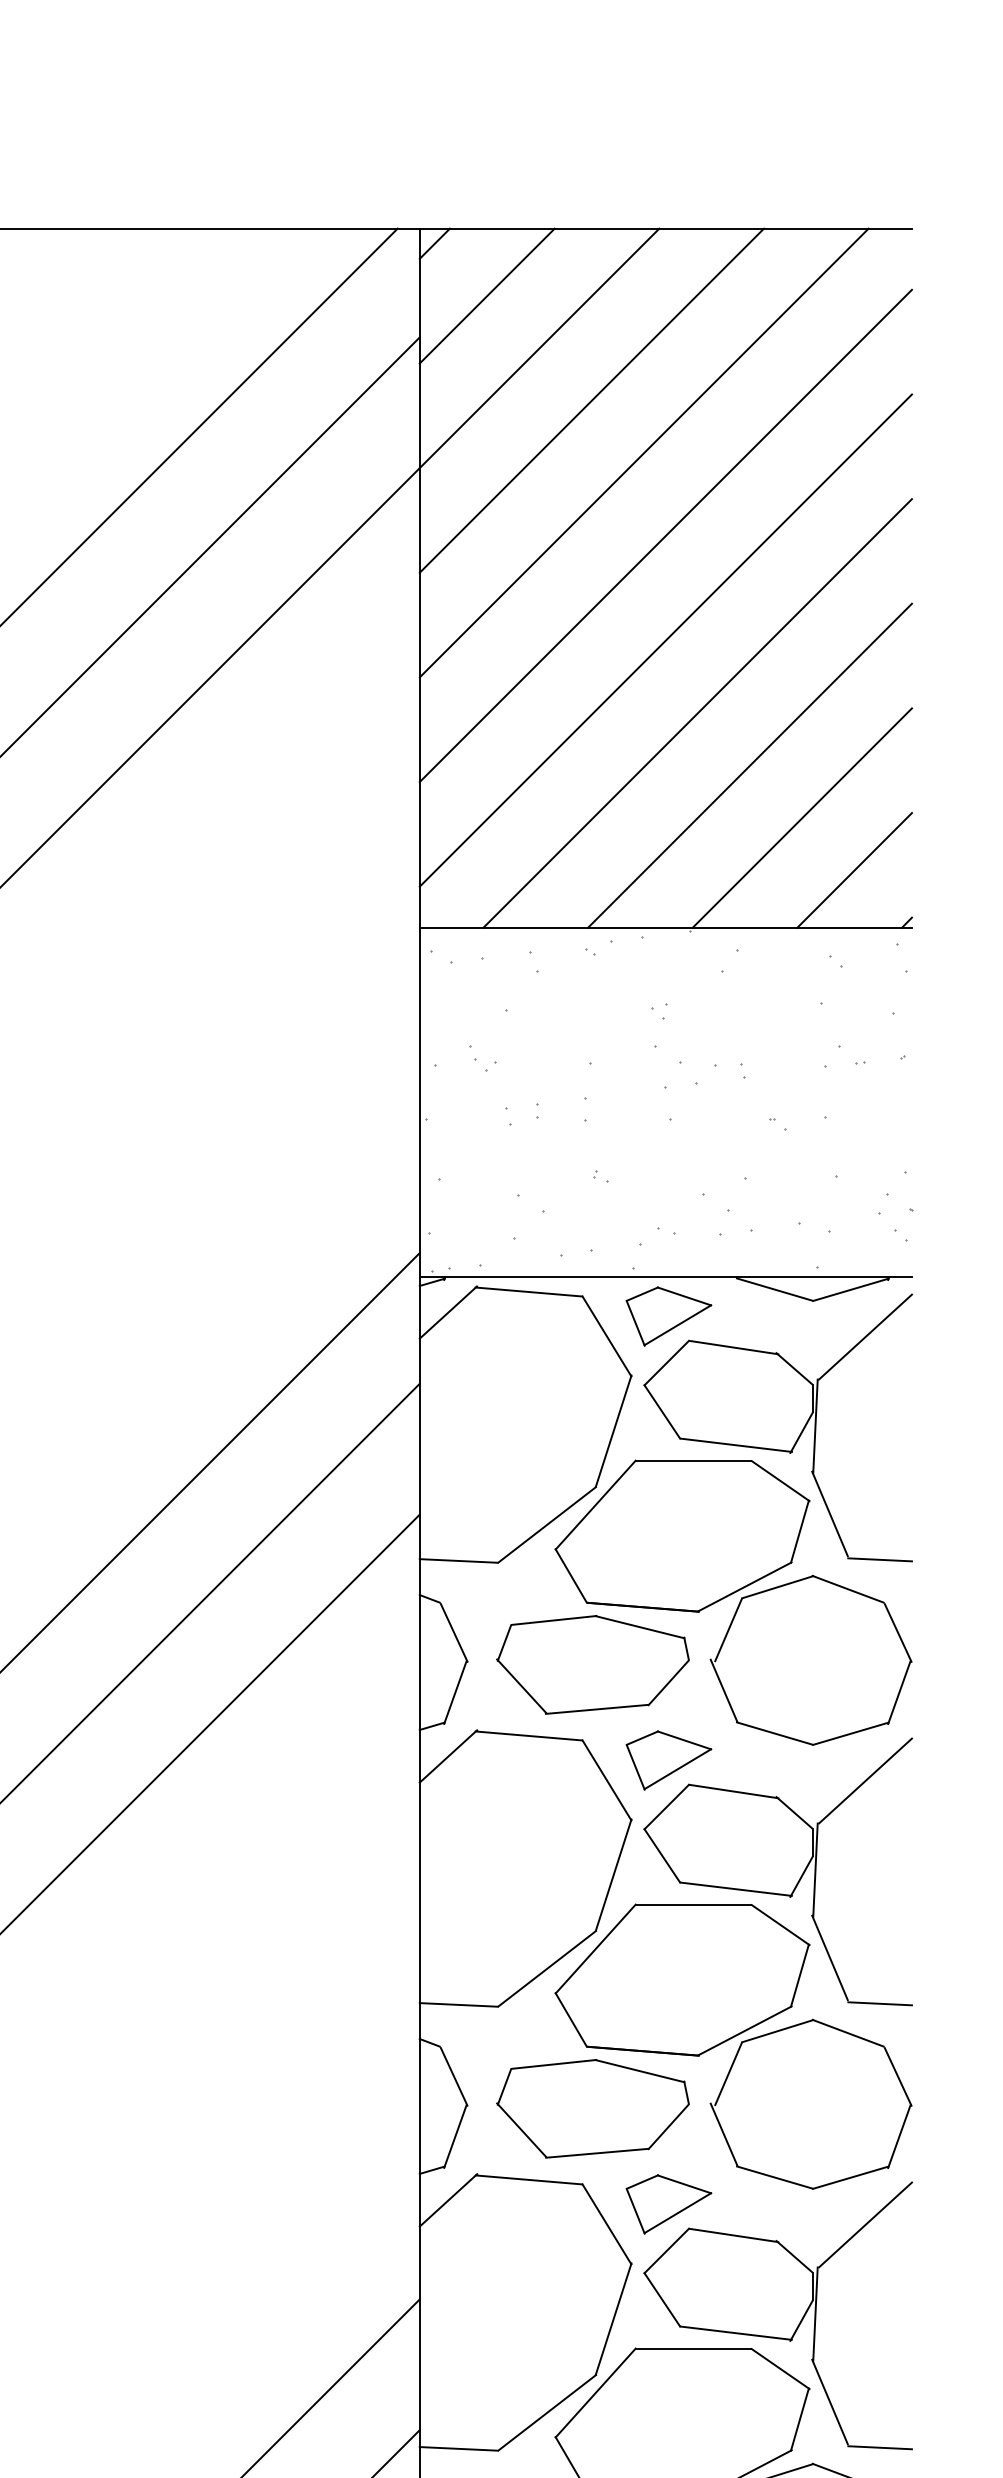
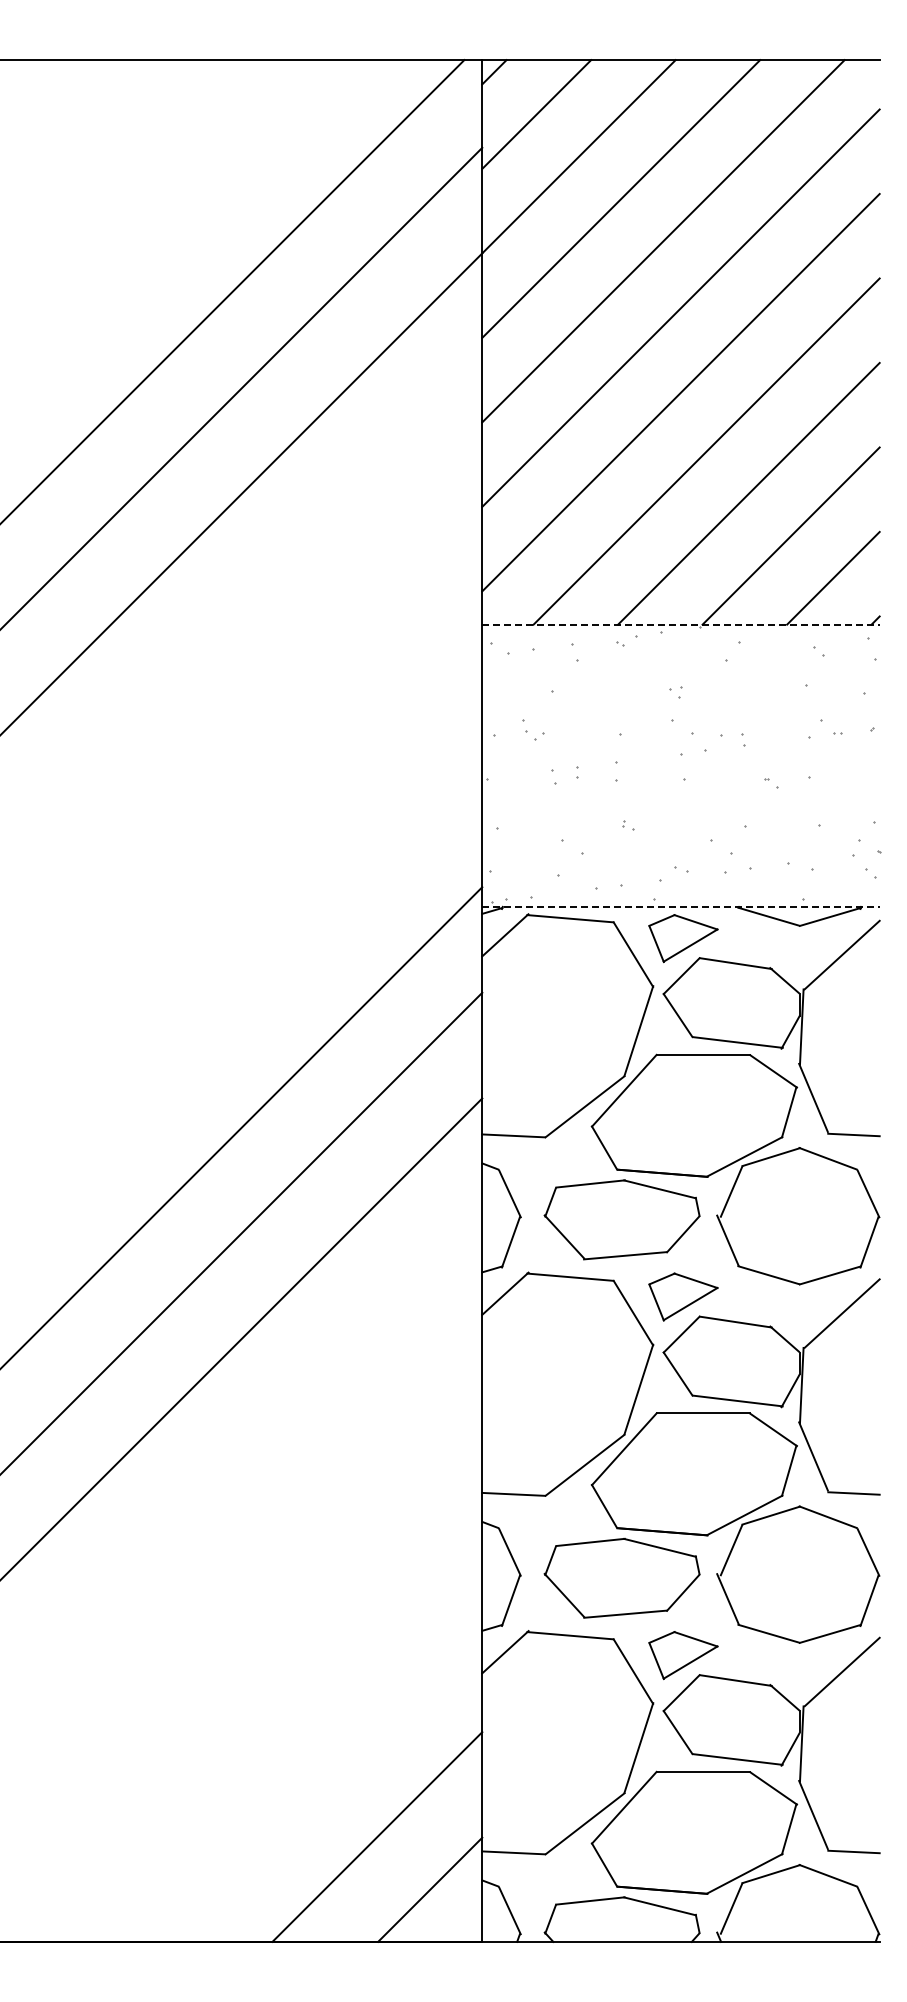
line: (665, 927) -> (680, 624), solid -> dashed
line: (665, 1276) -> (680, 906), solid -> dashed

